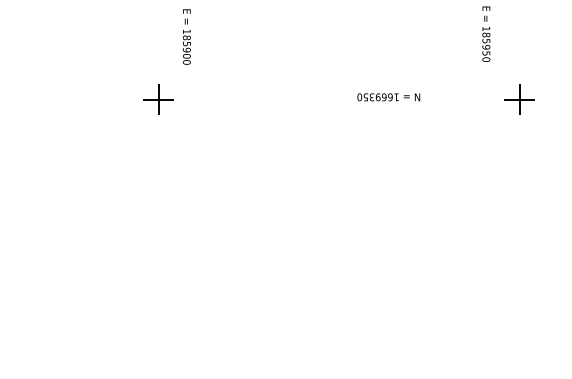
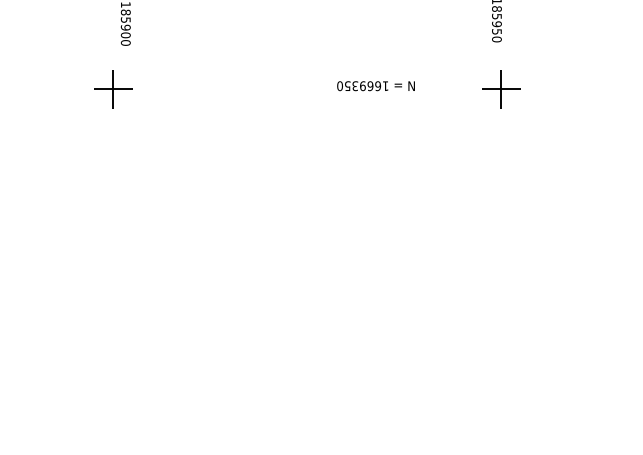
part: (158, 99) -> (112, 88), moved
part: (519, 99) -> (500, 88), moved

